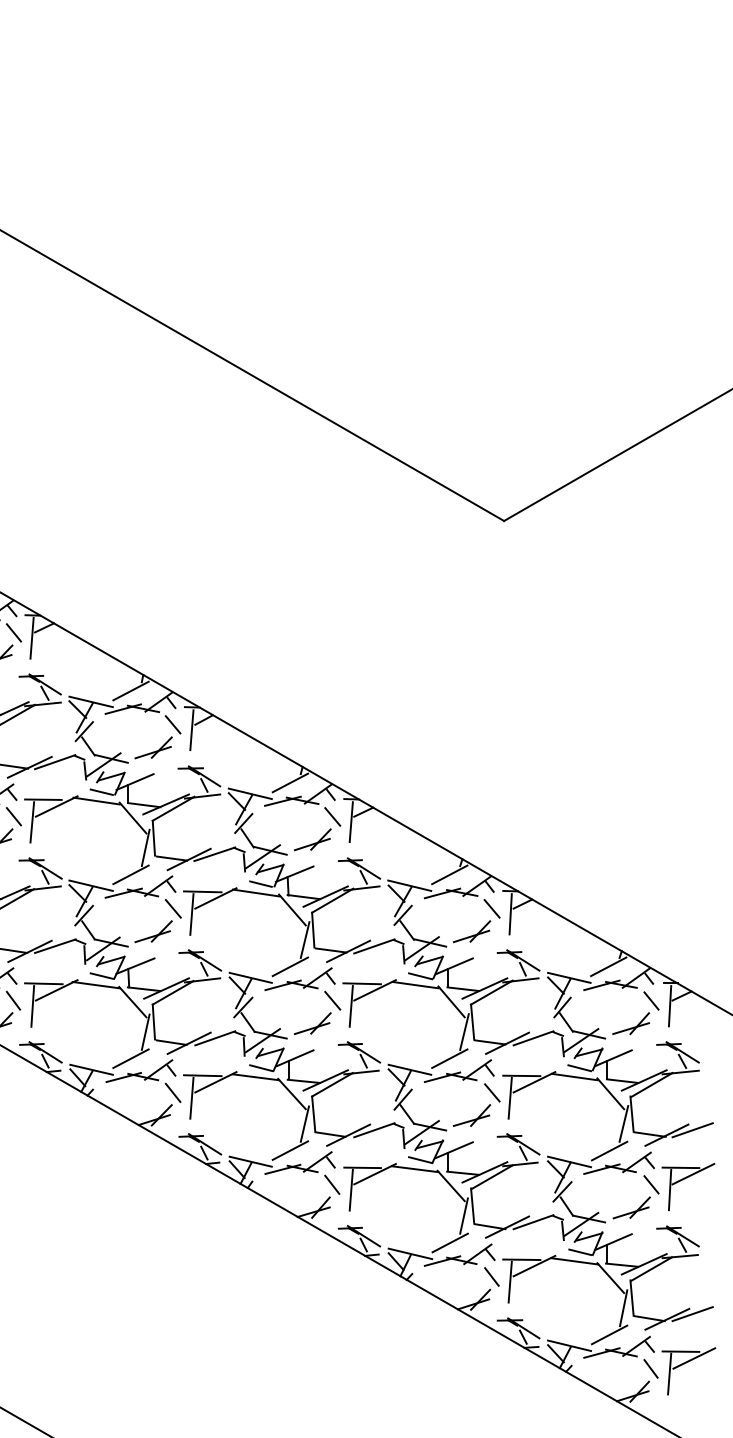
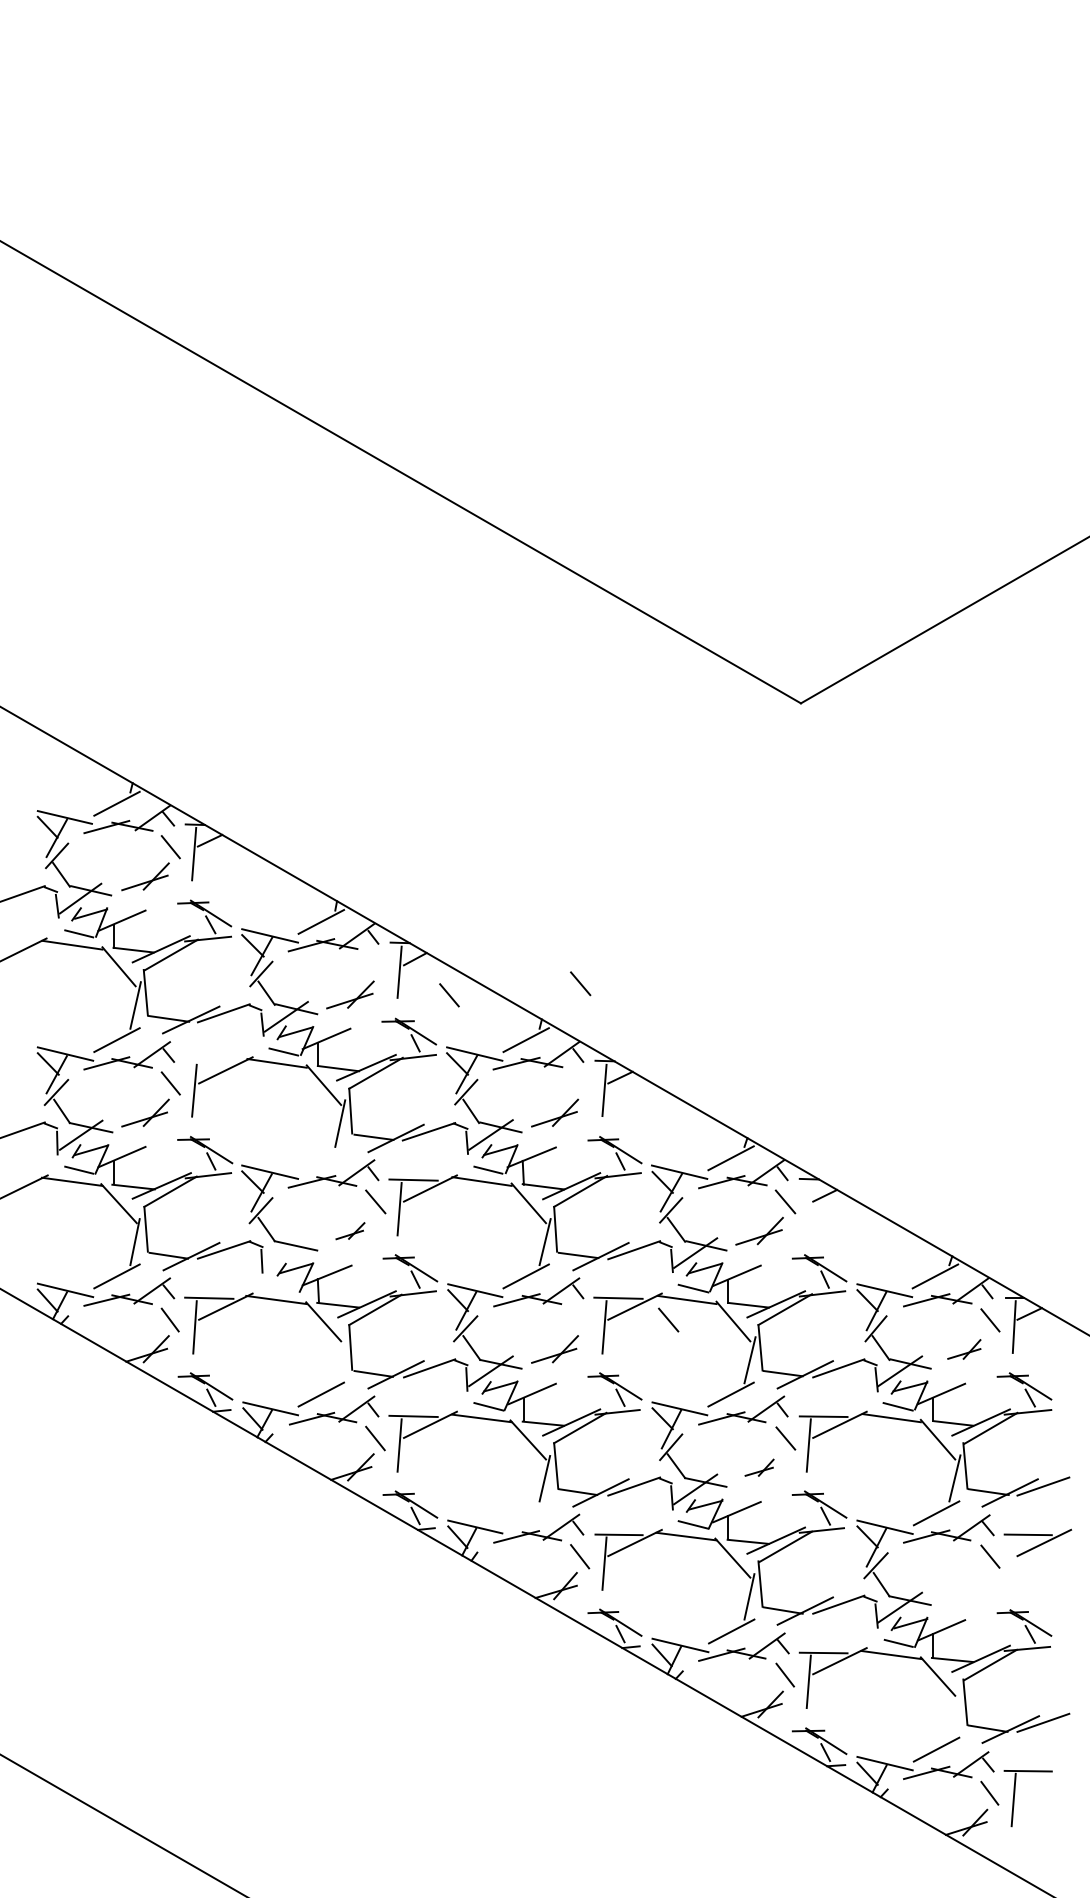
line: (173, 724) -> (449, 995), moved
line: (43, 799) -> (208, 1061), removed
line: (332, 816) -> (580, 983), moved
line: (131, 875) -> (321, 1158), removed
line: (509, 913) -> (808, 1208), removed
part: (153, 931) -> (350, 1230), size x0.6
line: (103, 948) -> (285, 1252), removed
line: (101, 975) -> (283, 1287), removed
line: (332, 1000) -> (668, 1319), moved
part: (631, 1023) -> (964, 1349), size x0.7
line: (145, 1032) -> (340, 1360), removed
part: (471, 1115) -> (759, 1467), size x0.6
line: (289, 1150) -> (525, 1512), removed
line: (669, 1190) -> (1013, 1563), removed
part: (631, 1207) -> (964, 1585), removed
line: (623, 1308) -> (954, 1715), removed
line: (694, 1358) -> (1045, 1779), removed

